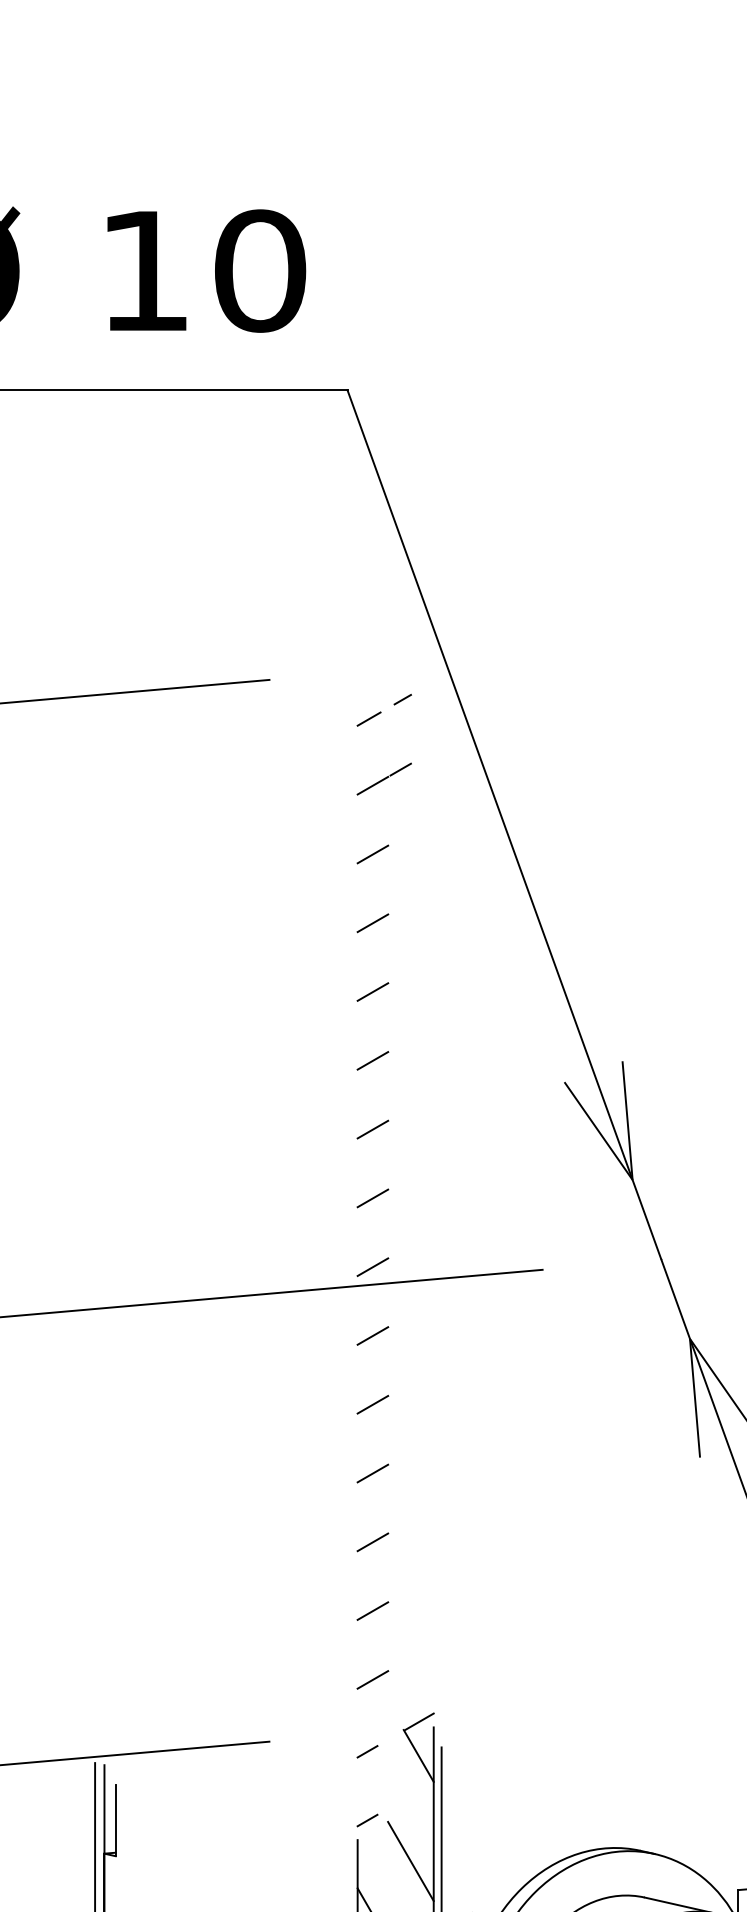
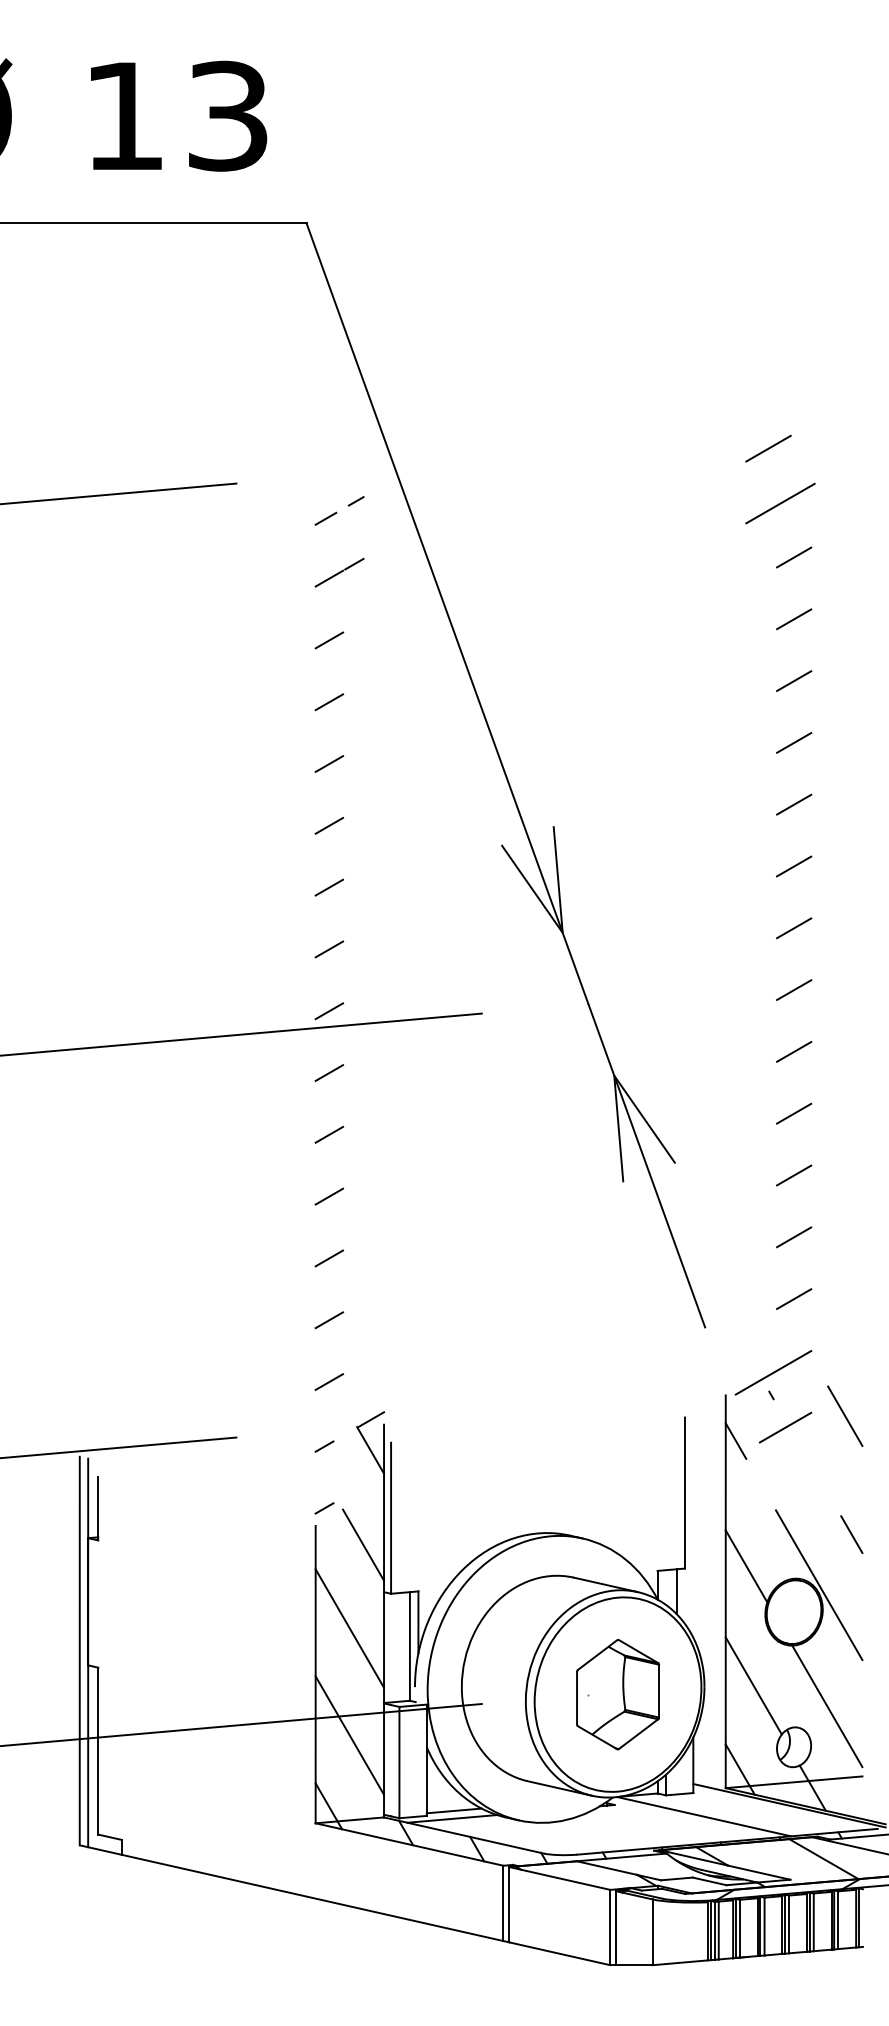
text: (260, 270) -> (228, 115), 10 -> 13

